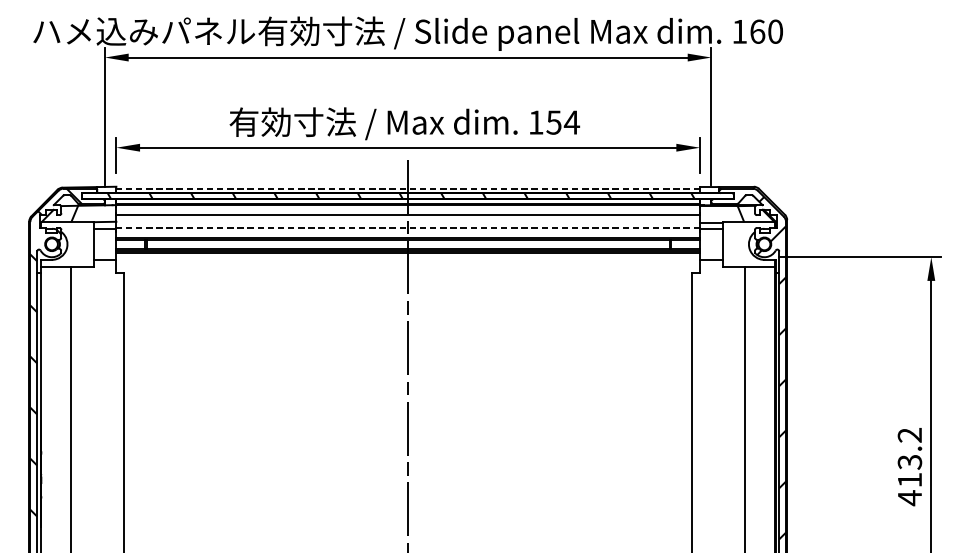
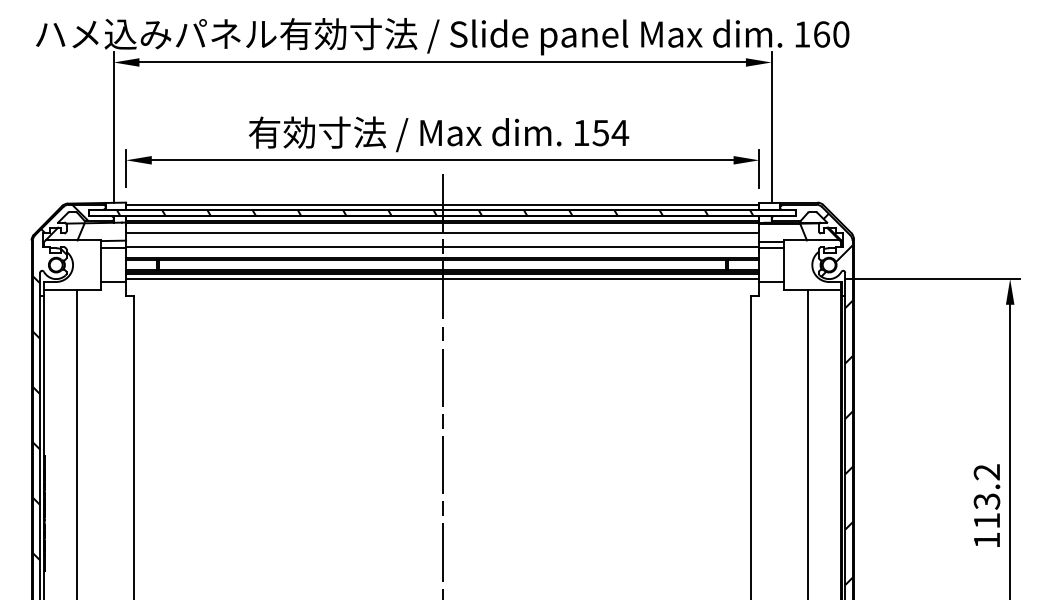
line: (408, 188) -> (442, 204), dashed -> solid
line: (408, 228) -> (442, 247), dashed -> solid
line: (408, 257) -> (442, 279), added
text: (909, 498) -> (986, 540), 413.2 -> 113.2

